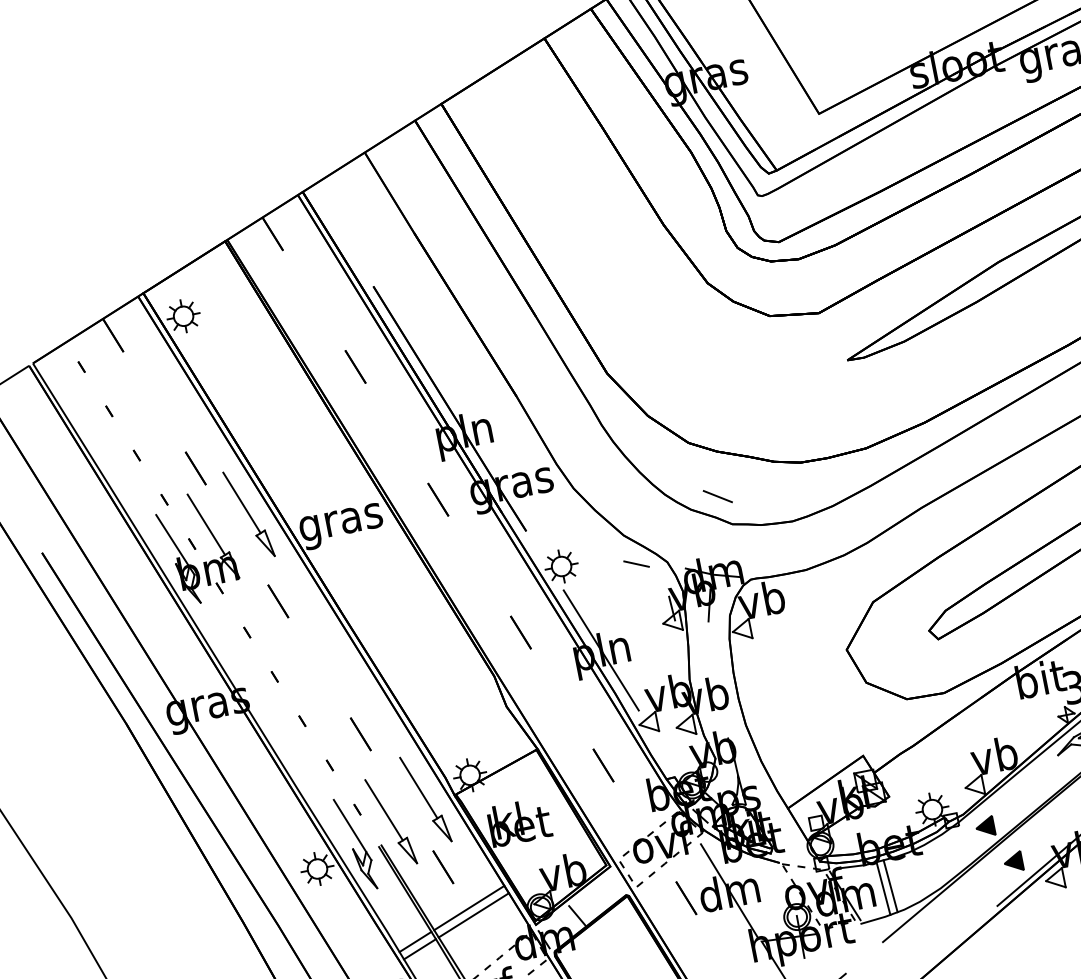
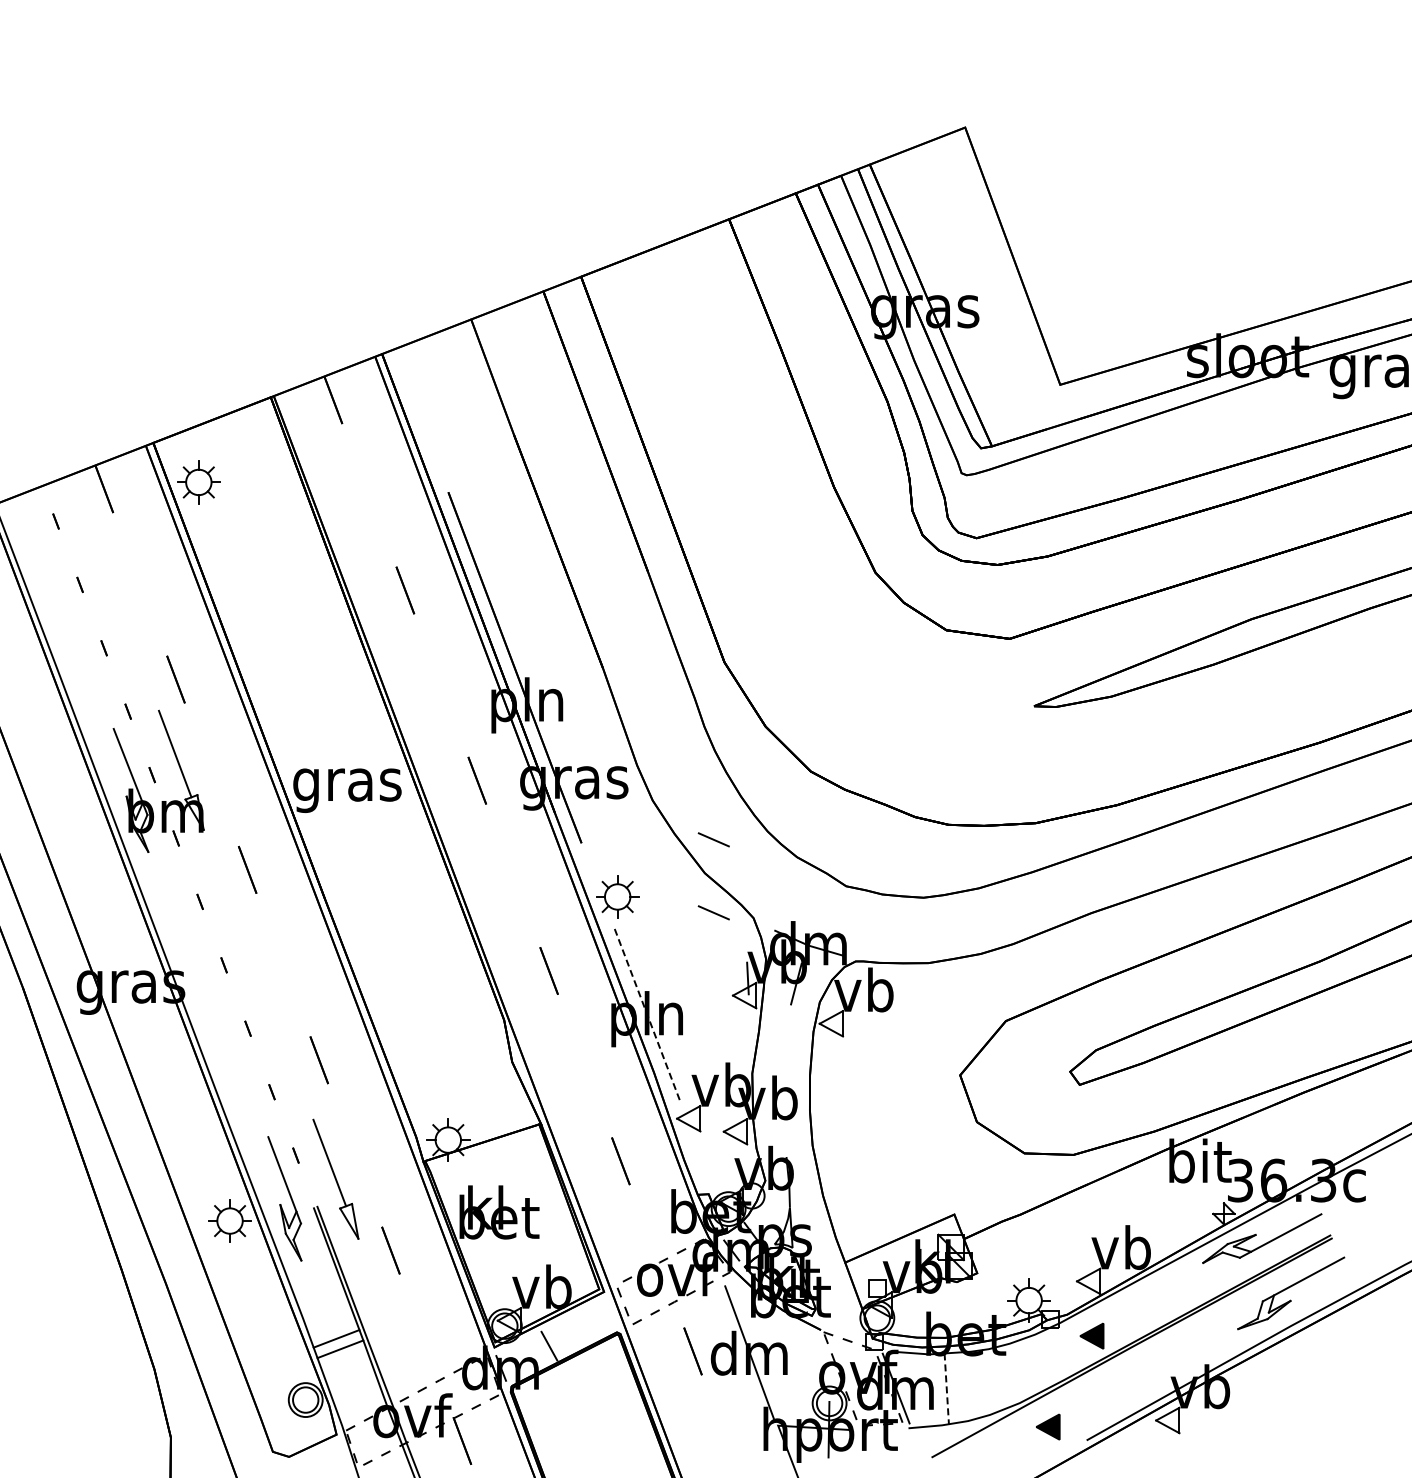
line: (717, 496) -> (834, 846), removed
line: (625, 508) -> (713, 839), added
part: (249, 514) -> (232, 751), removed
line: (600, 650) -> (646, 1013), solid -> dashed
part: (425, 799) -> (385, 1159), removed
part: (1013, 861) -> (1048, 1426), moved
line: (890, 886) -> (956, 1387), removed
line: (883, 889) -> (946, 1389), solid -> dashed
line: (469, 907) -> (413, 1308), removed
line: (473, 915) -> (417, 1319), removed

